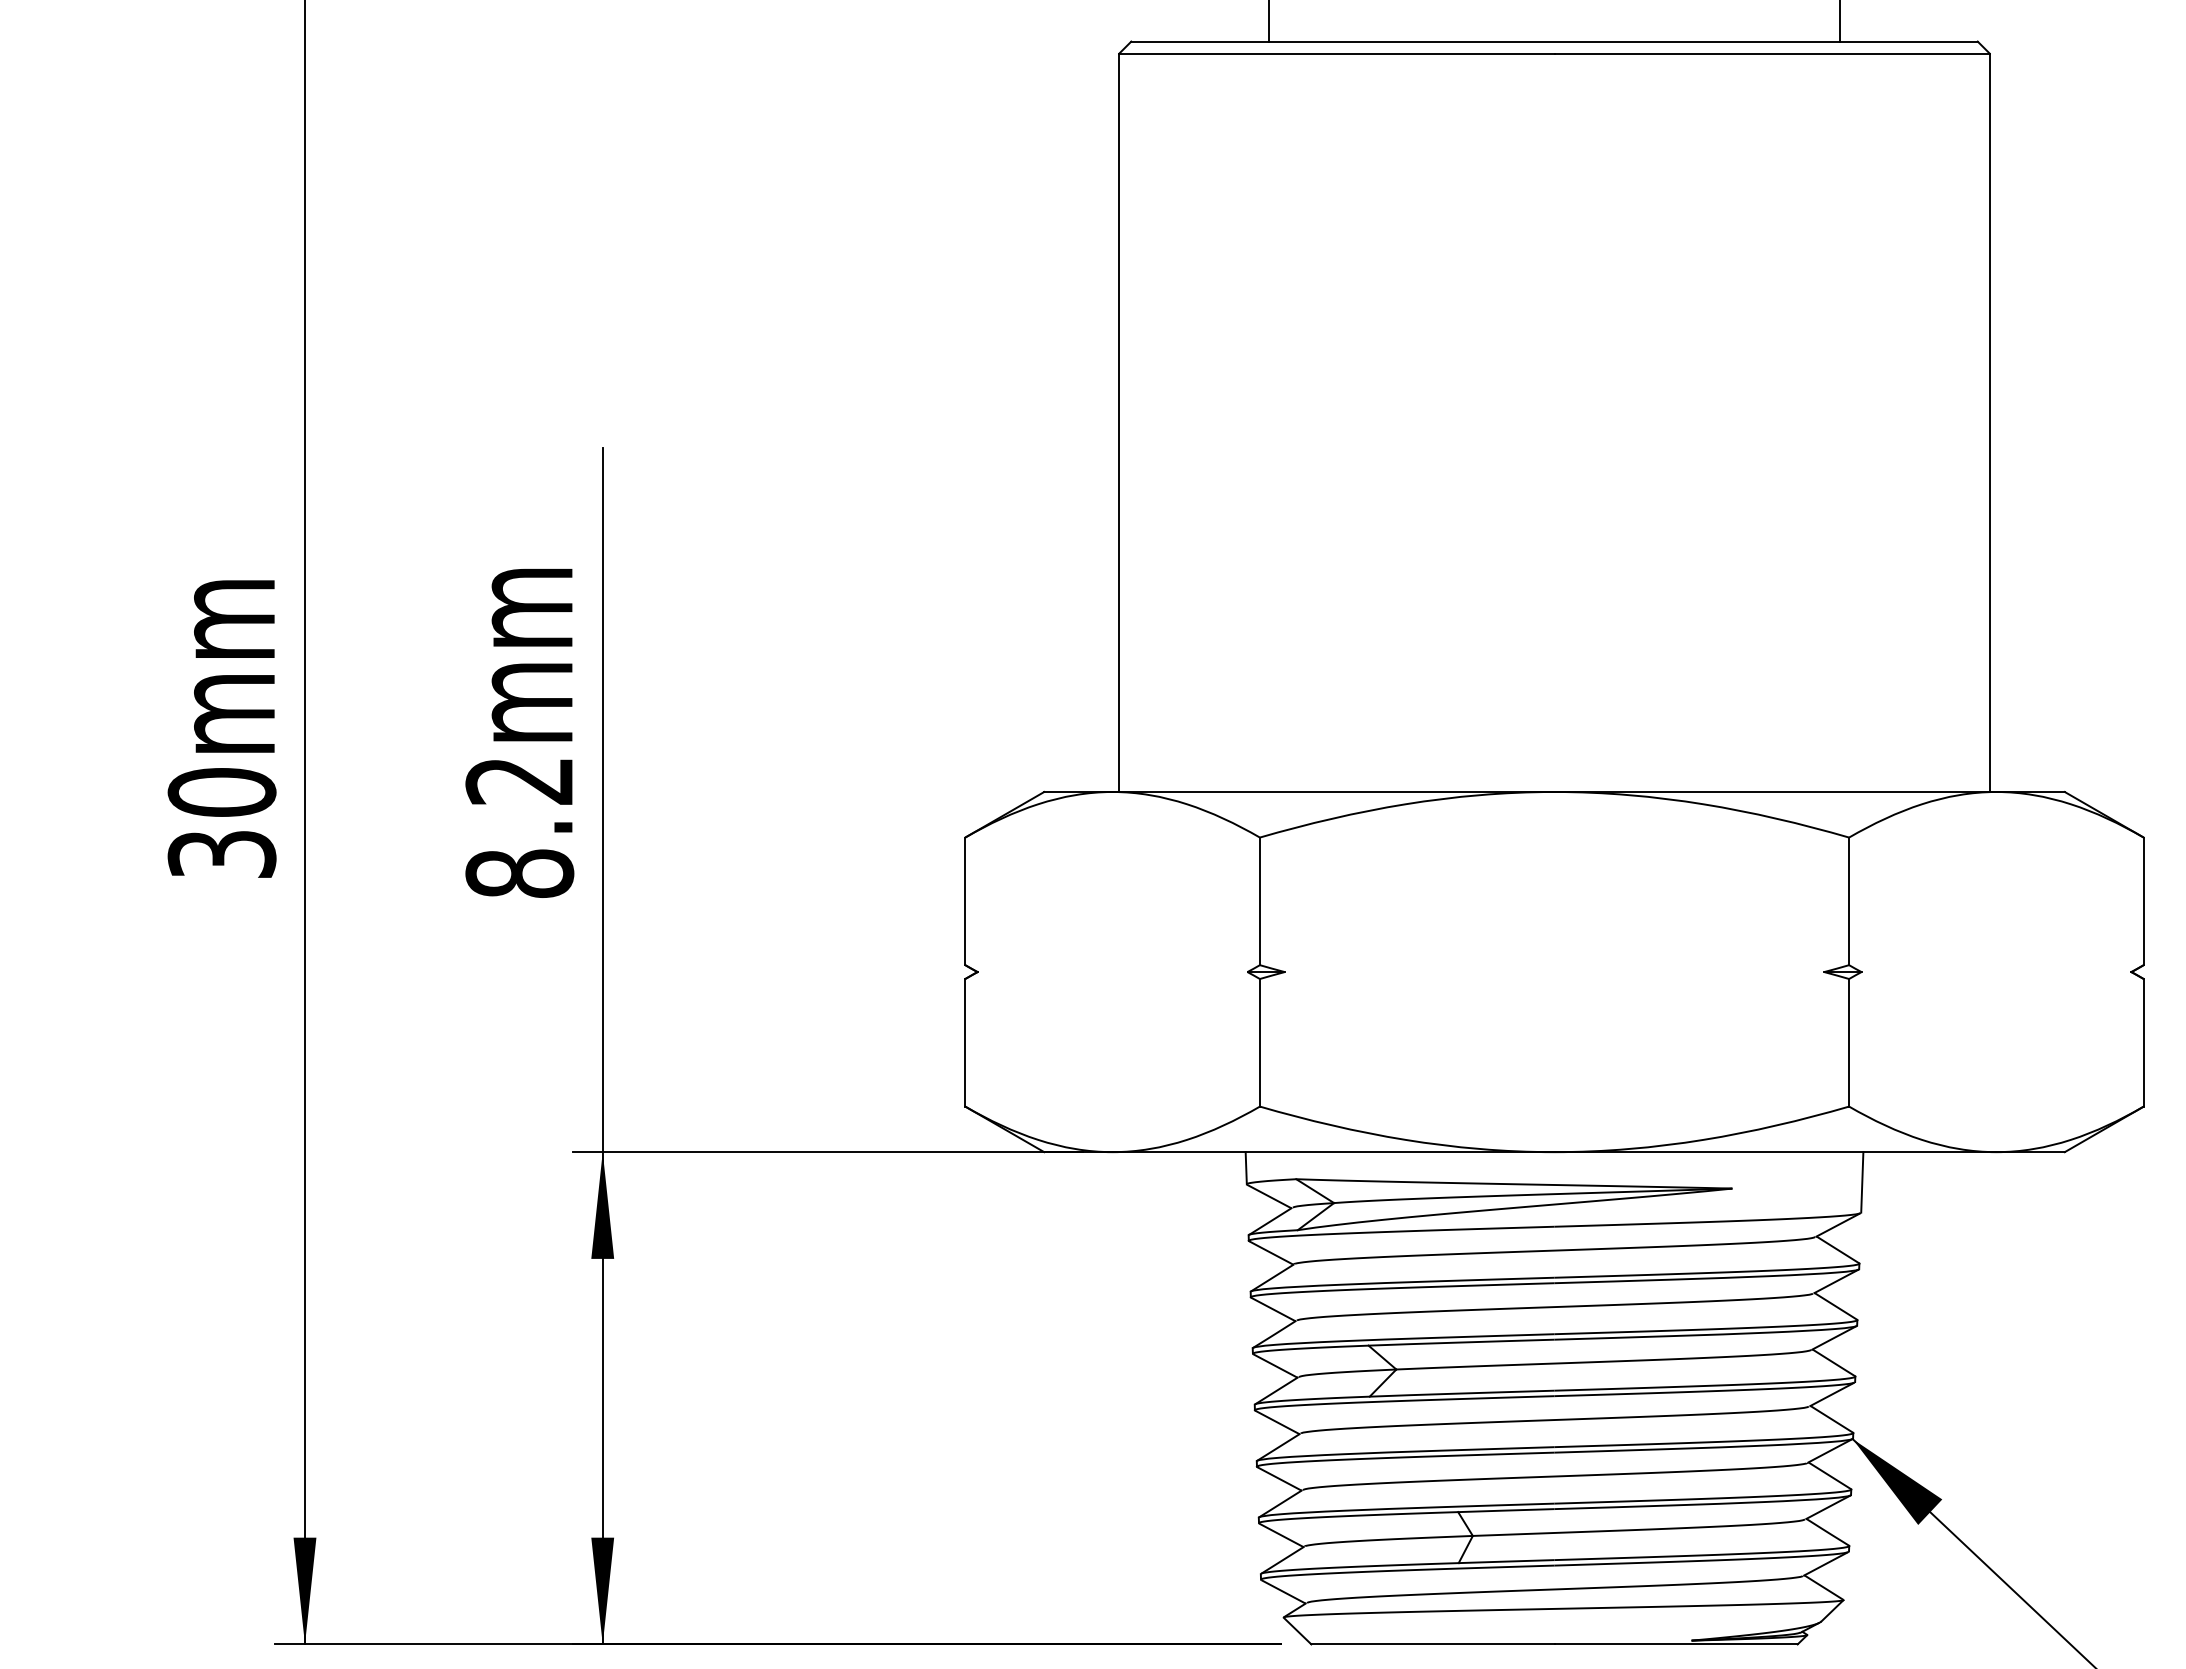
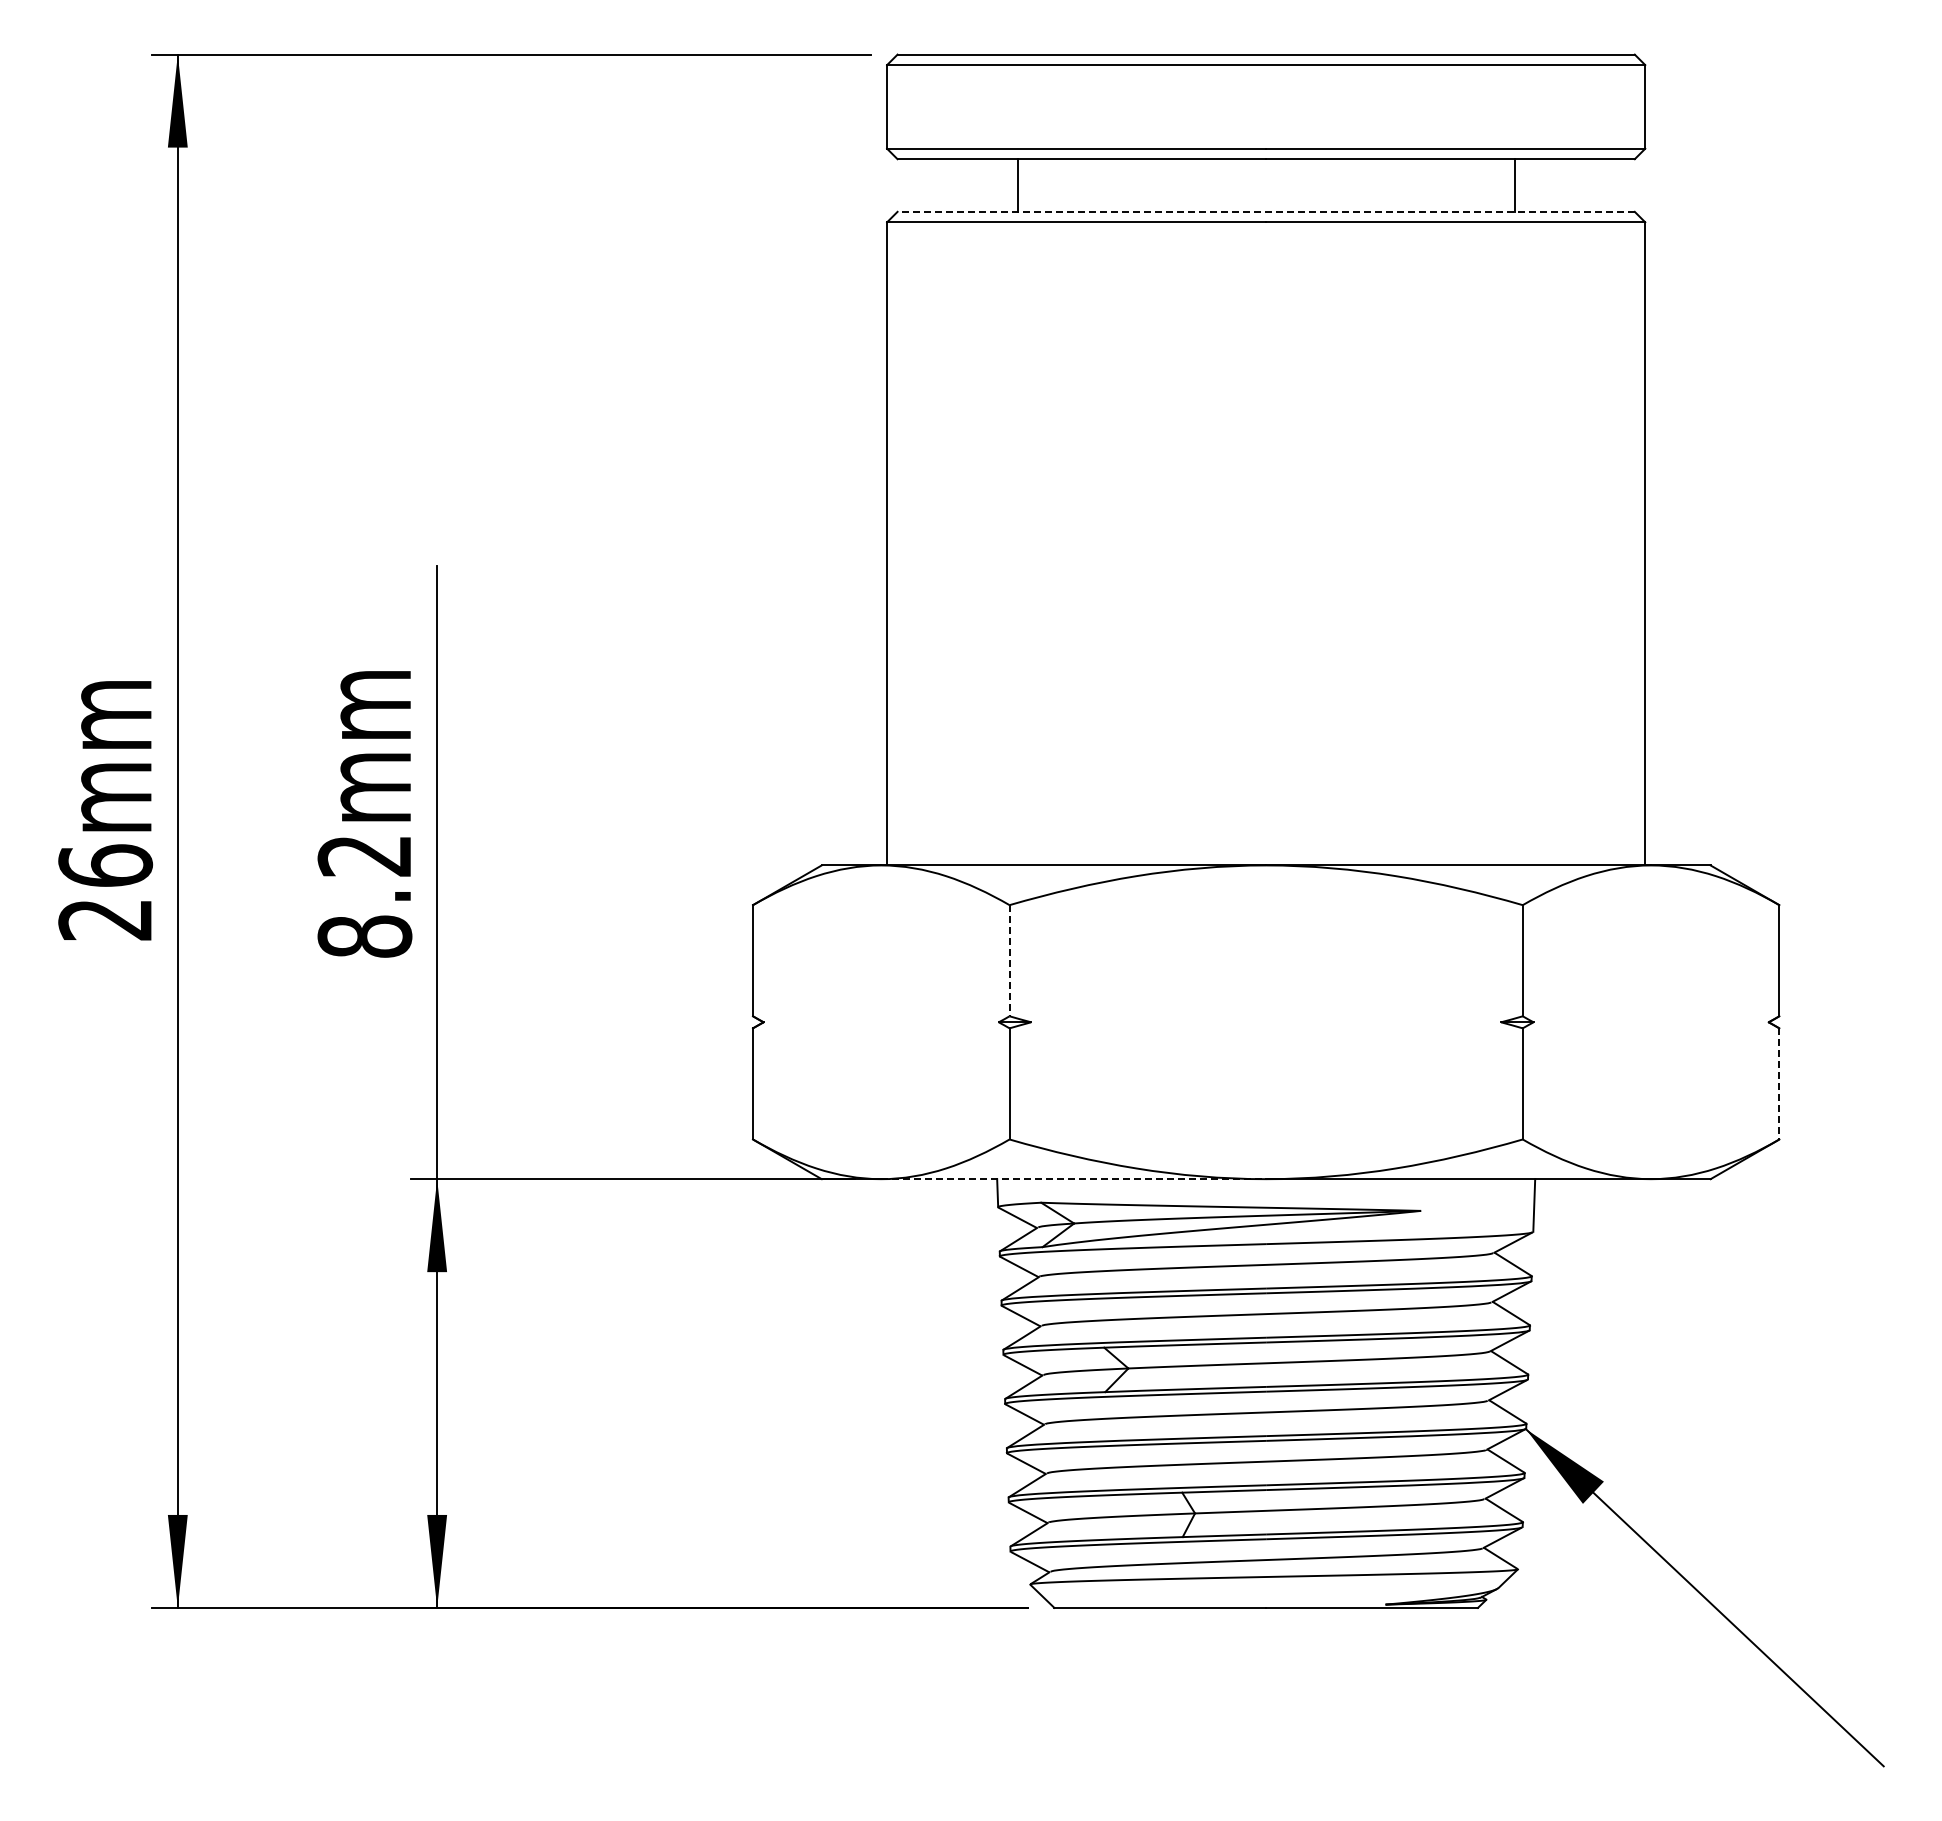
line: (1554, 41) -> (1266, 211), solid -> dashed
text: (221, 823) -> (105, 892), 30mm -> 26mm
line: (1259, 901) -> (1009, 960), solid -> dashed
line: (2143, 1042) -> (1779, 1083), solid -> dashed
line: (1334, 1152) -> (1074, 1179), solid -> dashed

